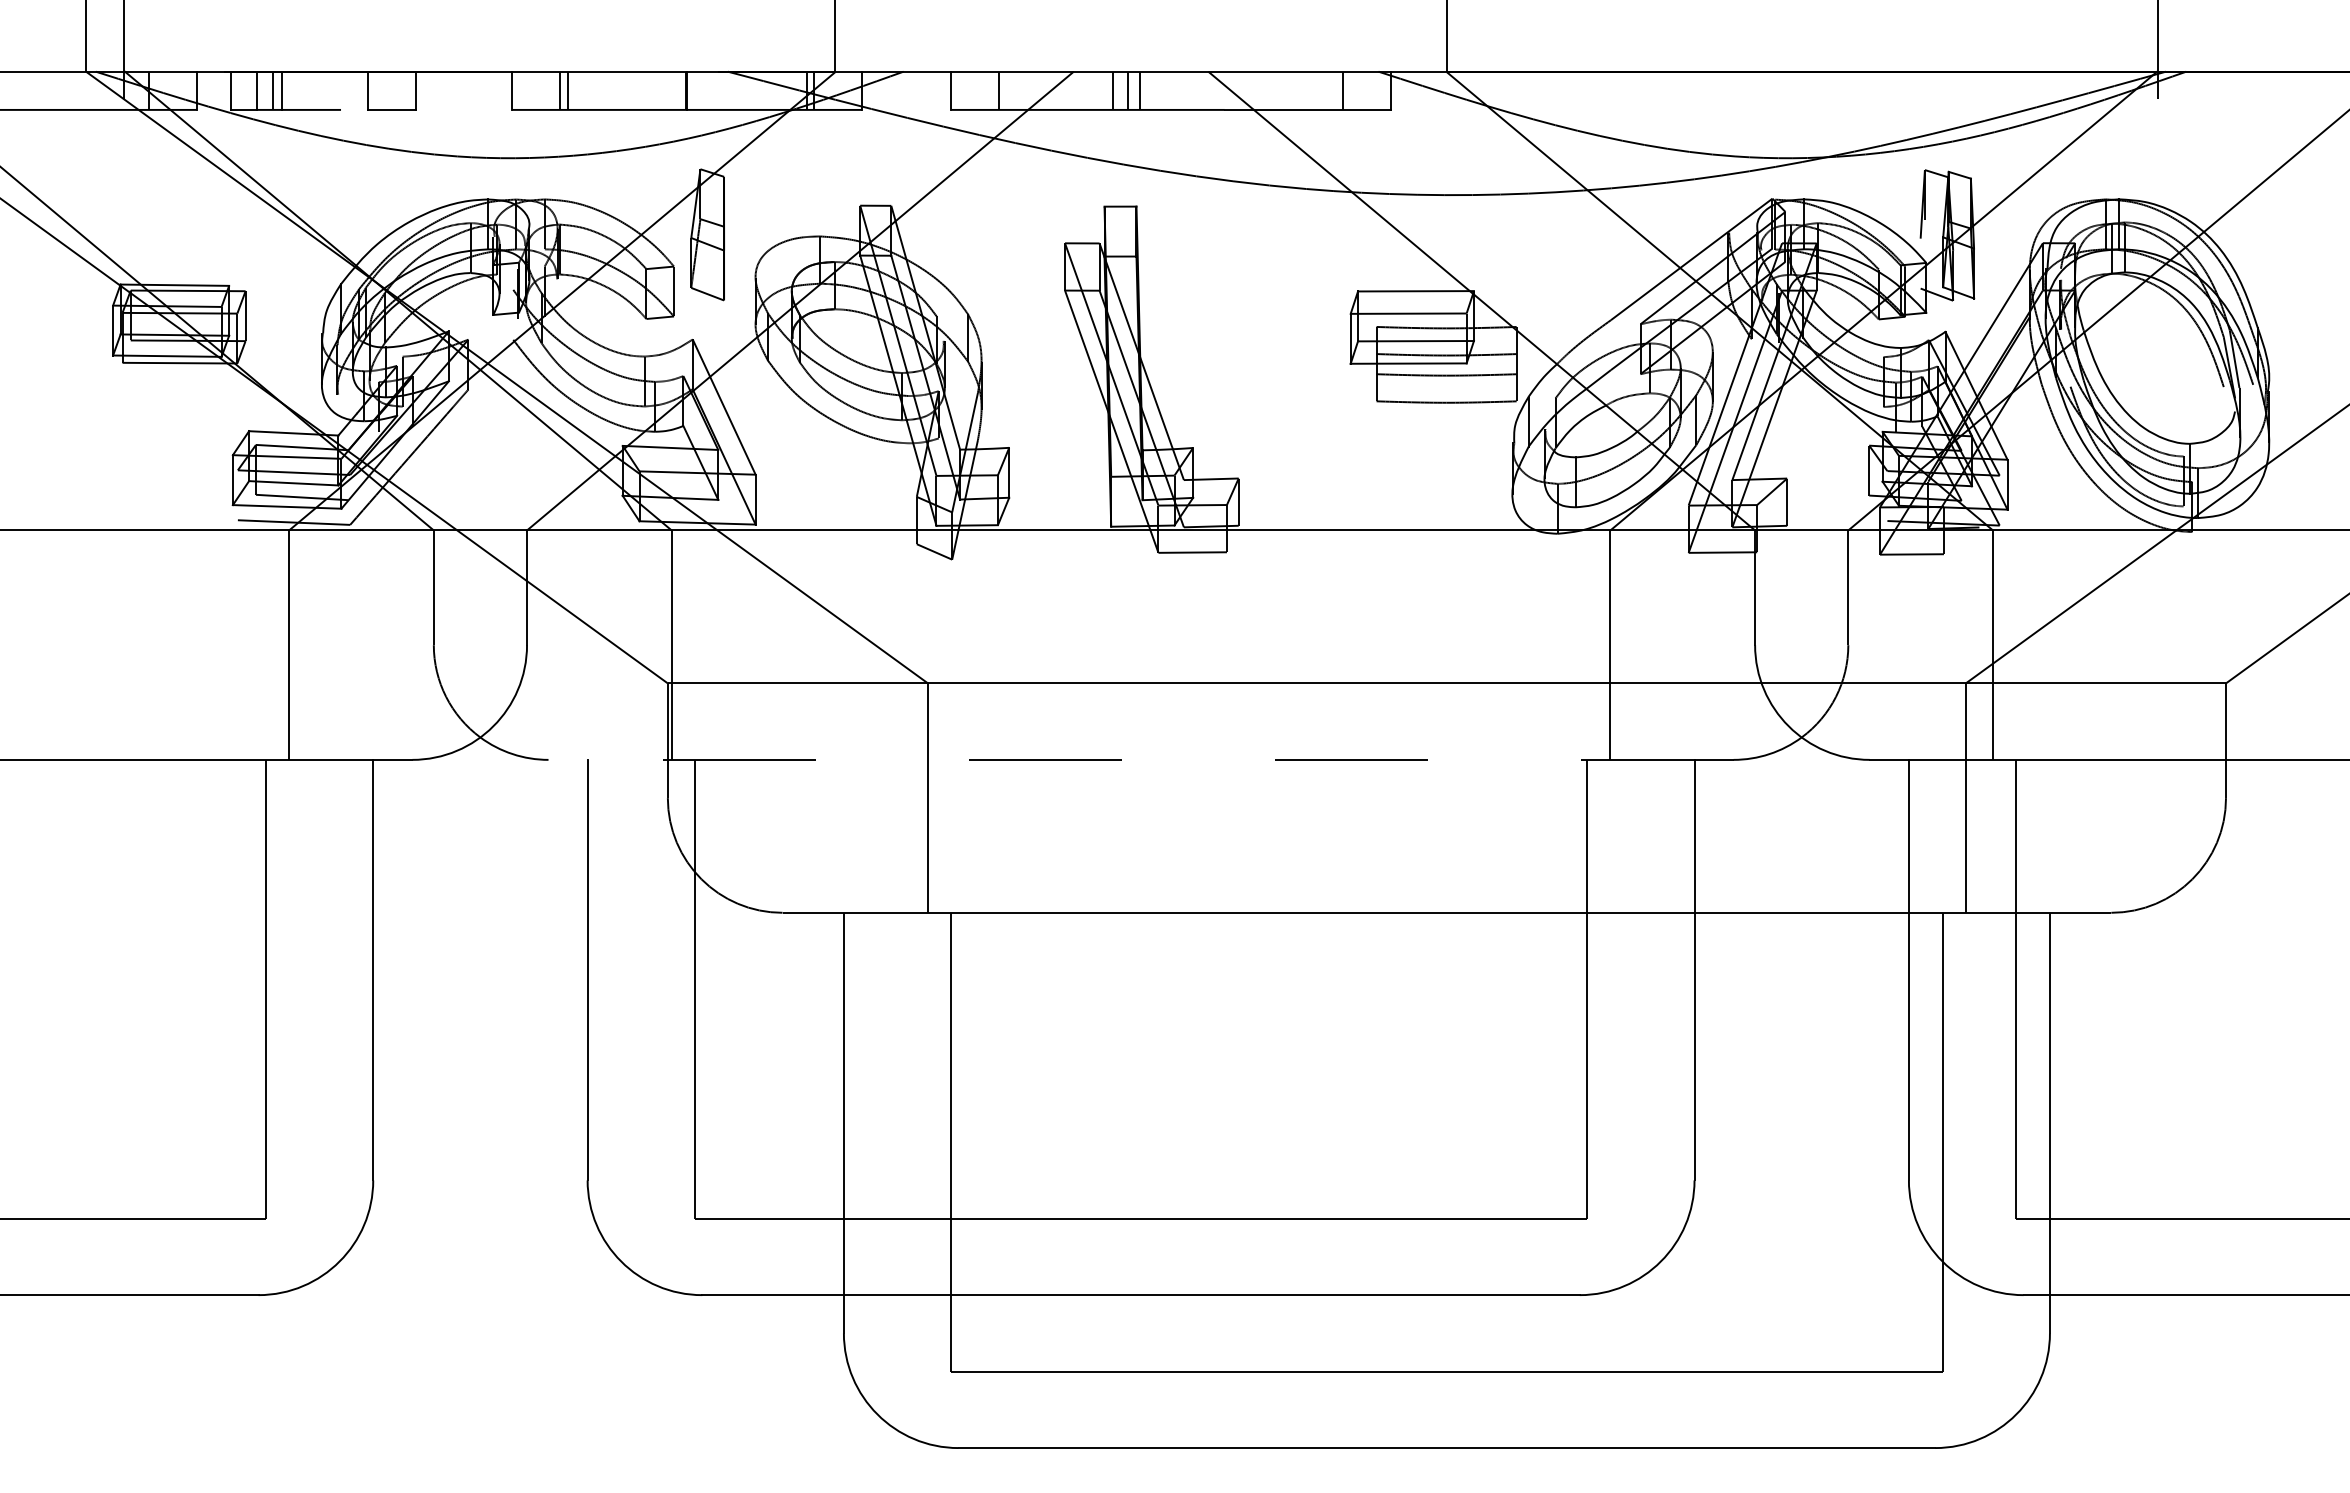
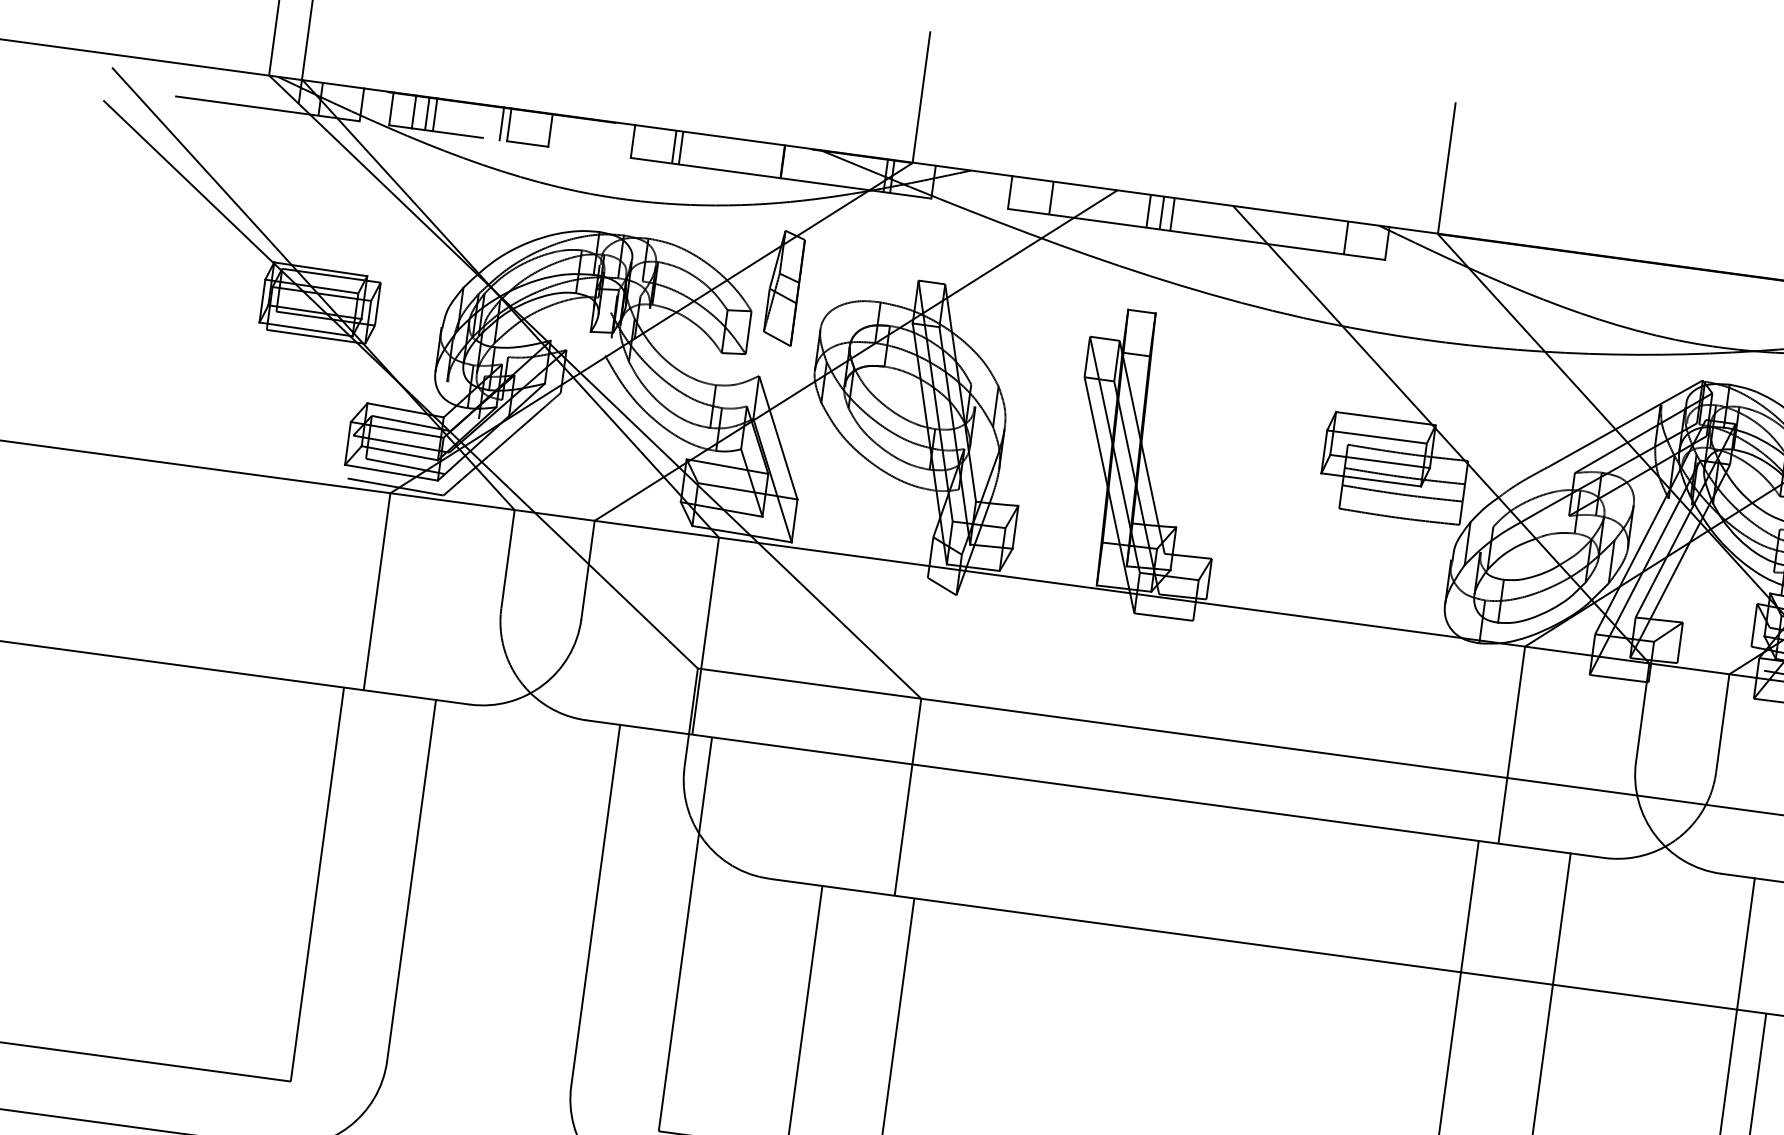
line: (359, 90) -> (501, 123), added
line: (1141, 759) -> (1095, 788), dashed -> solid

